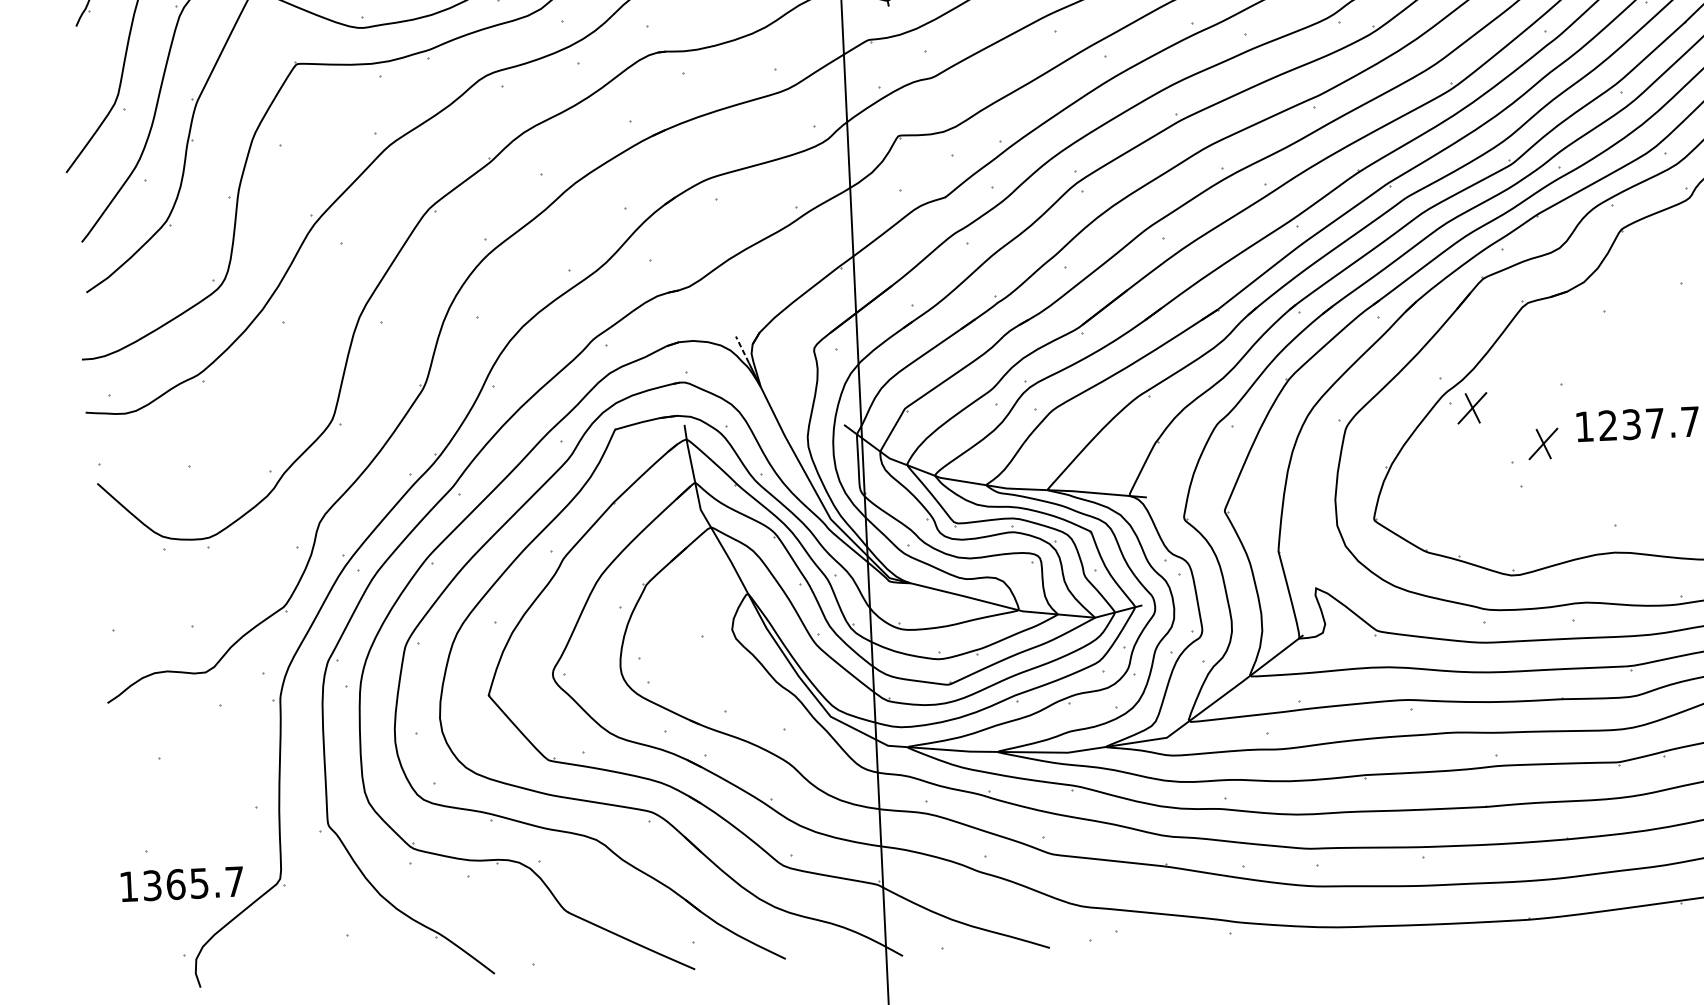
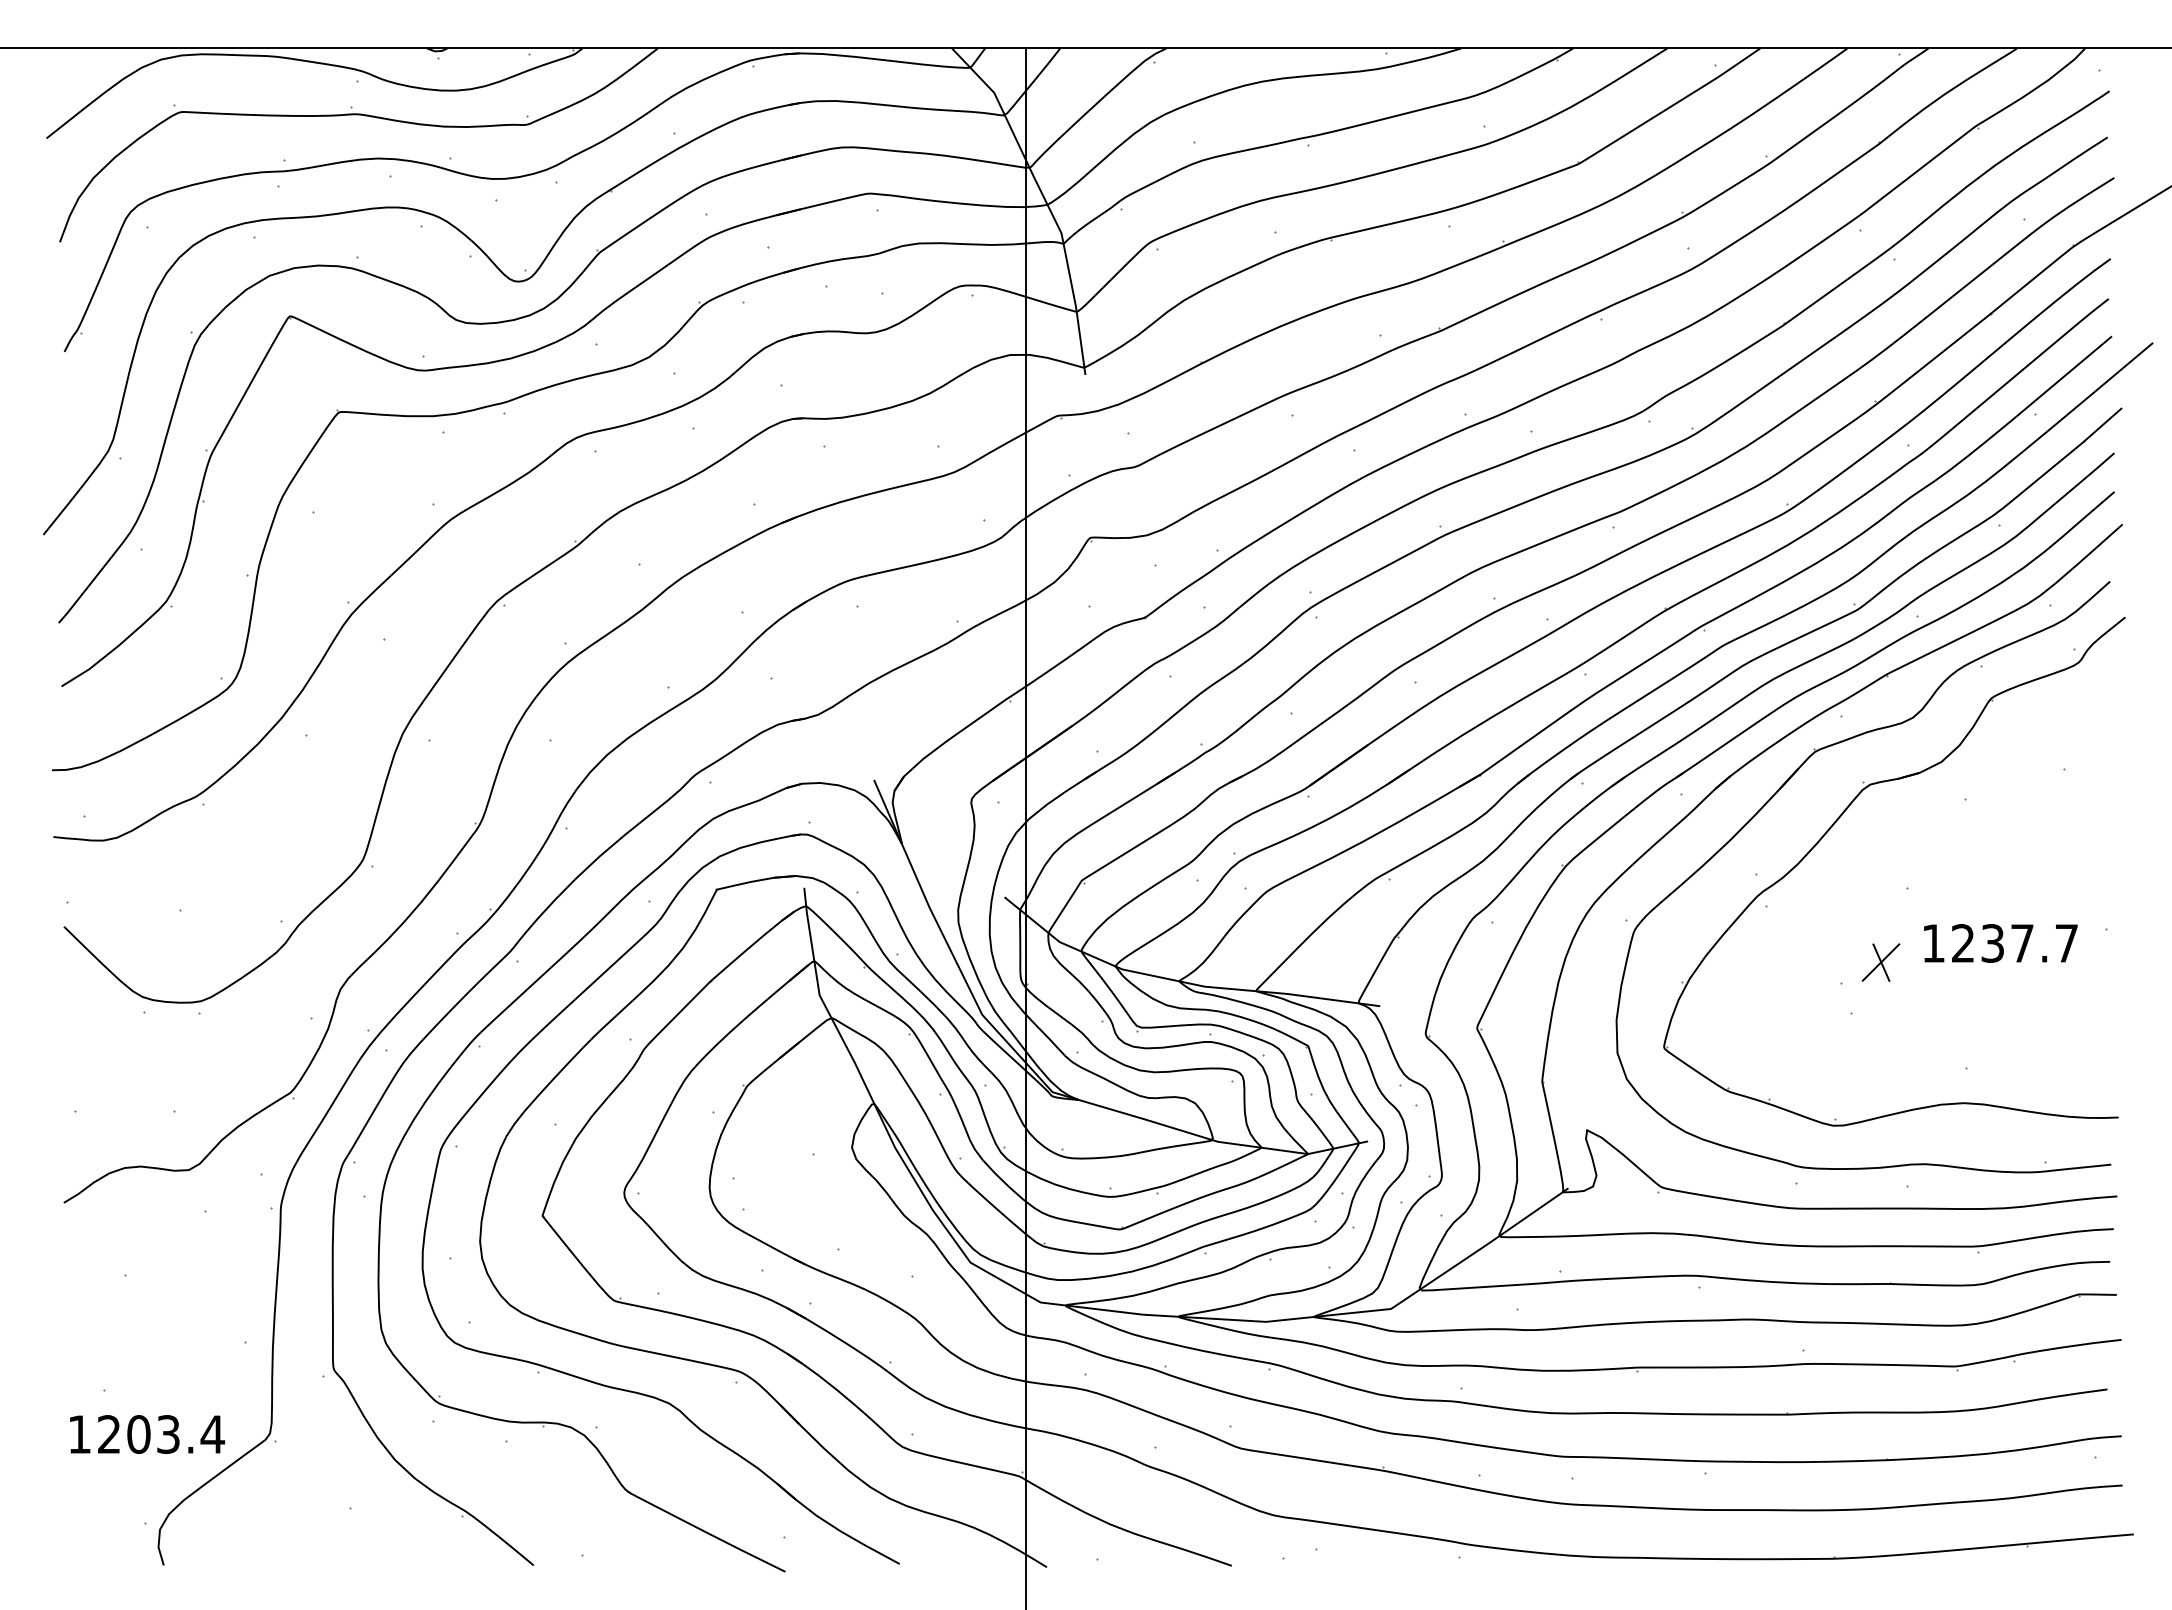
line: (742, 349) -> (881, 796), dashed -> solid
part: (1472, 408) -> (1793, 913), removed
text: (193, 883) -> (161, 1434), 1365.7 -> 1203.4

